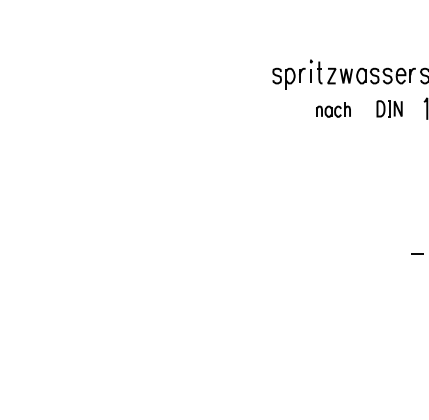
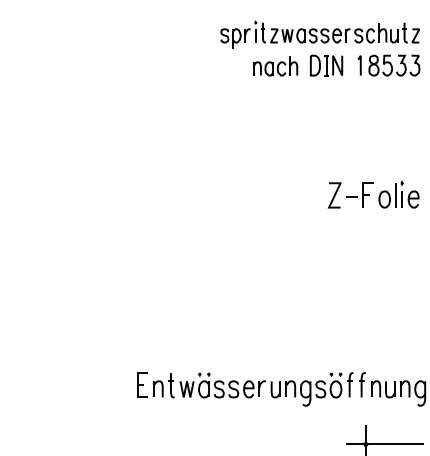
part: (389, 108) -> (326, 65), size x1.43
part: (333, 109) -> (275, 66), size x1.43
line: (398, 252) -> (334, 195), added

